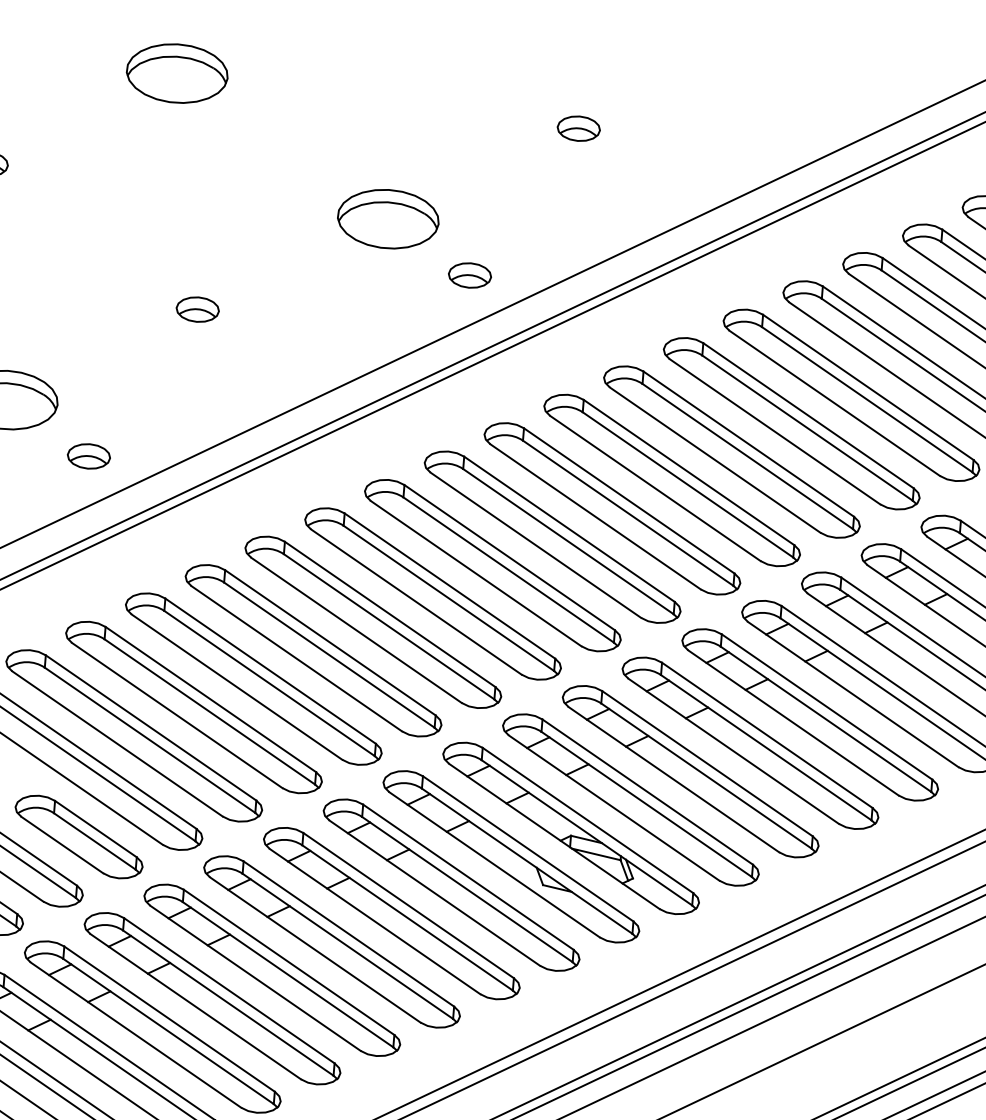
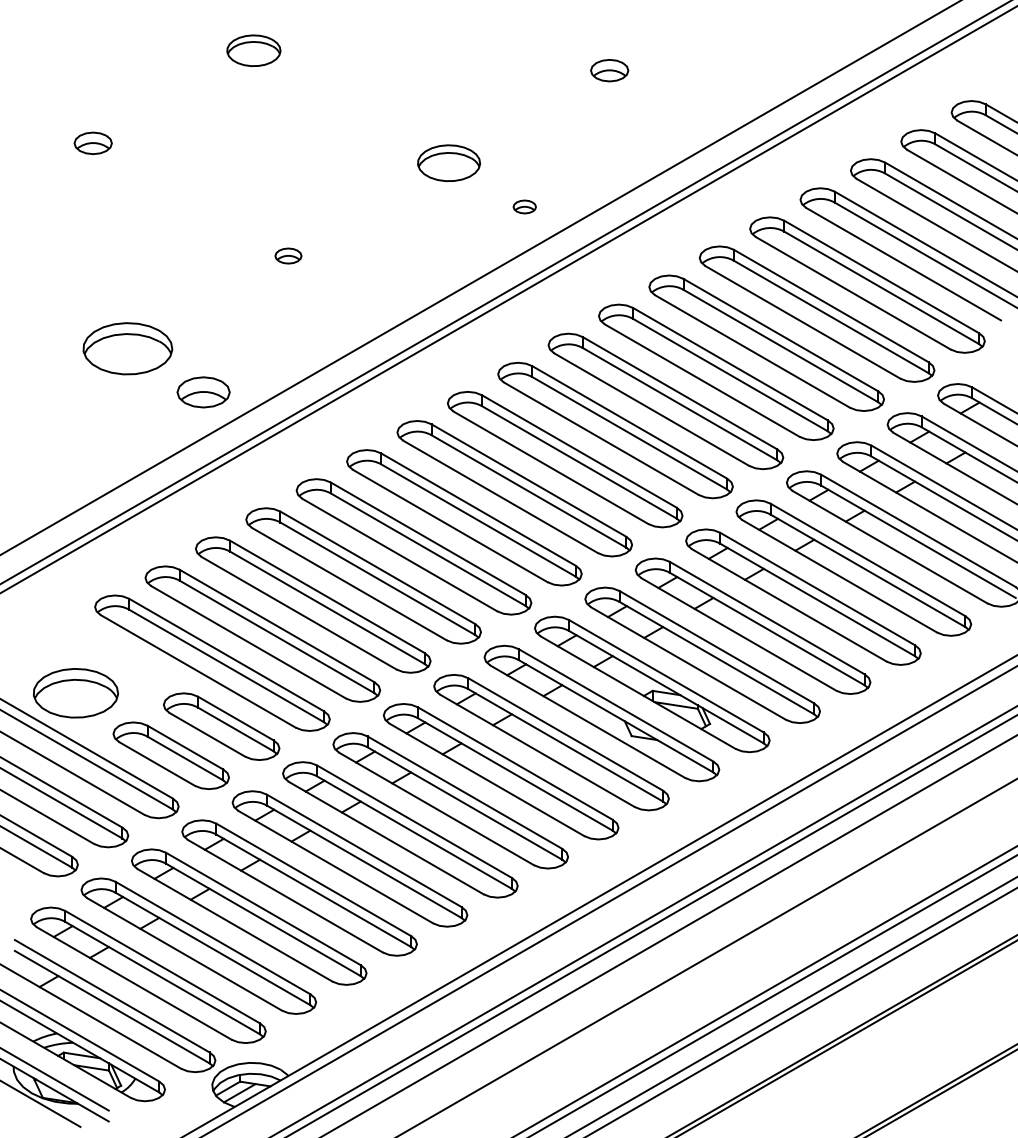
part: (176, 73) -> (253, 50), size x0.6
part: (387, 218) -> (448, 162), size x0.7
part: (469, 274) -> (524, 206), size x0.6
part: (197, 308) -> (288, 255), size x0.7
part: (87, 456) -> (202, 392), size x1.4

